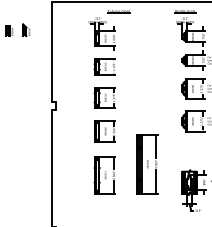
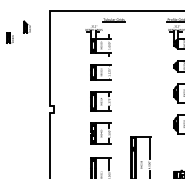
part: (26, 30) -> (27, 27), moved

